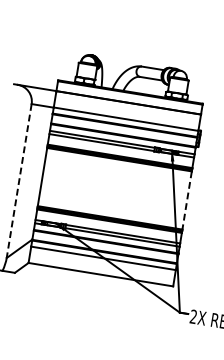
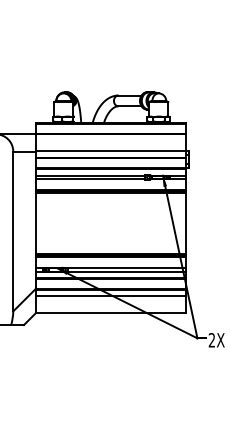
line: (19, 181) -> (13, 231), dashed -> solid
line: (187, 201) -> (186, 224), dashed -> solid

